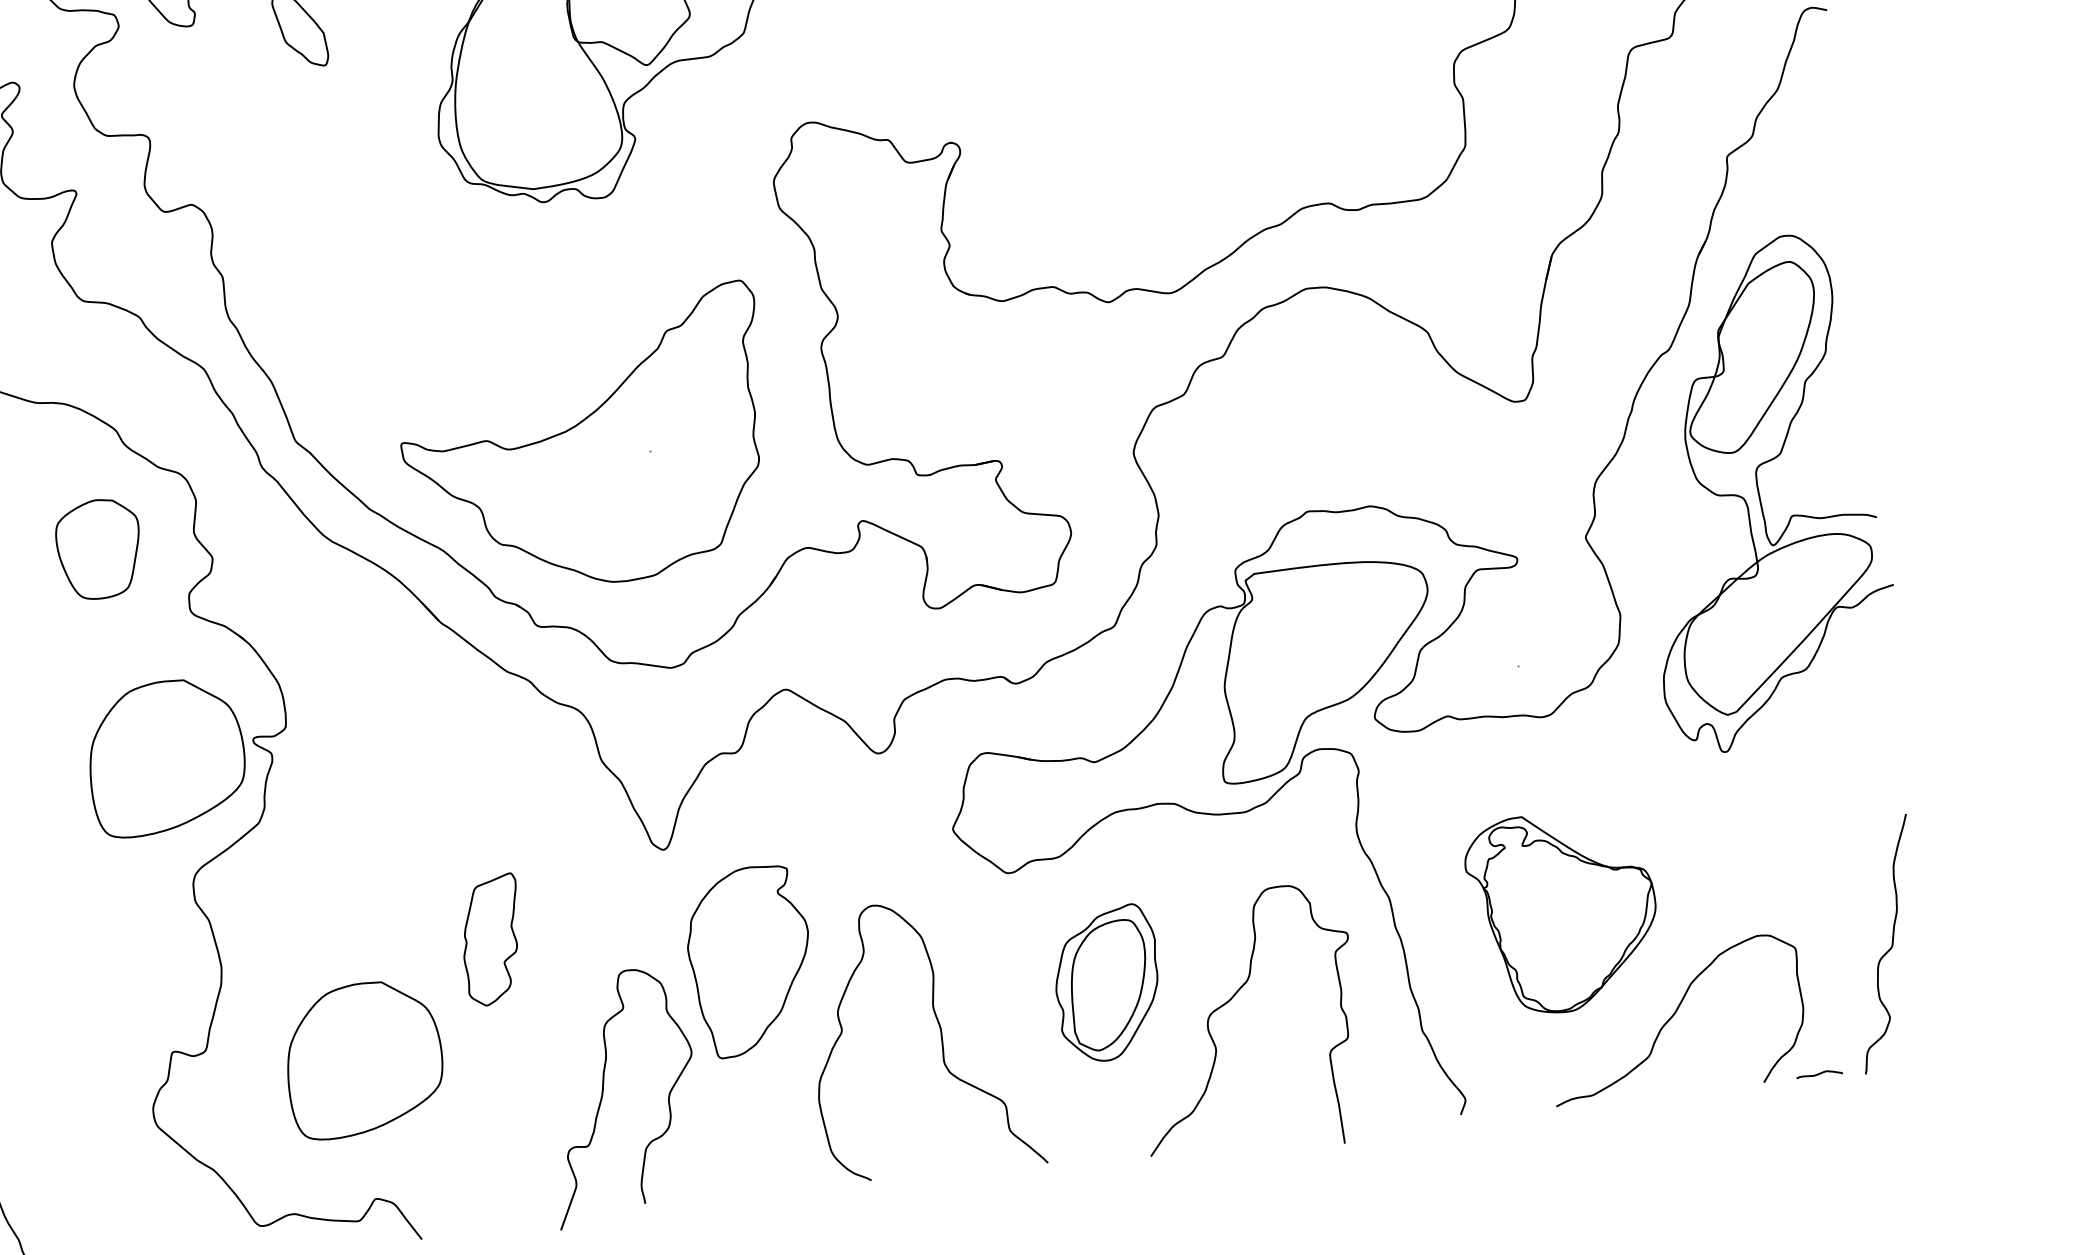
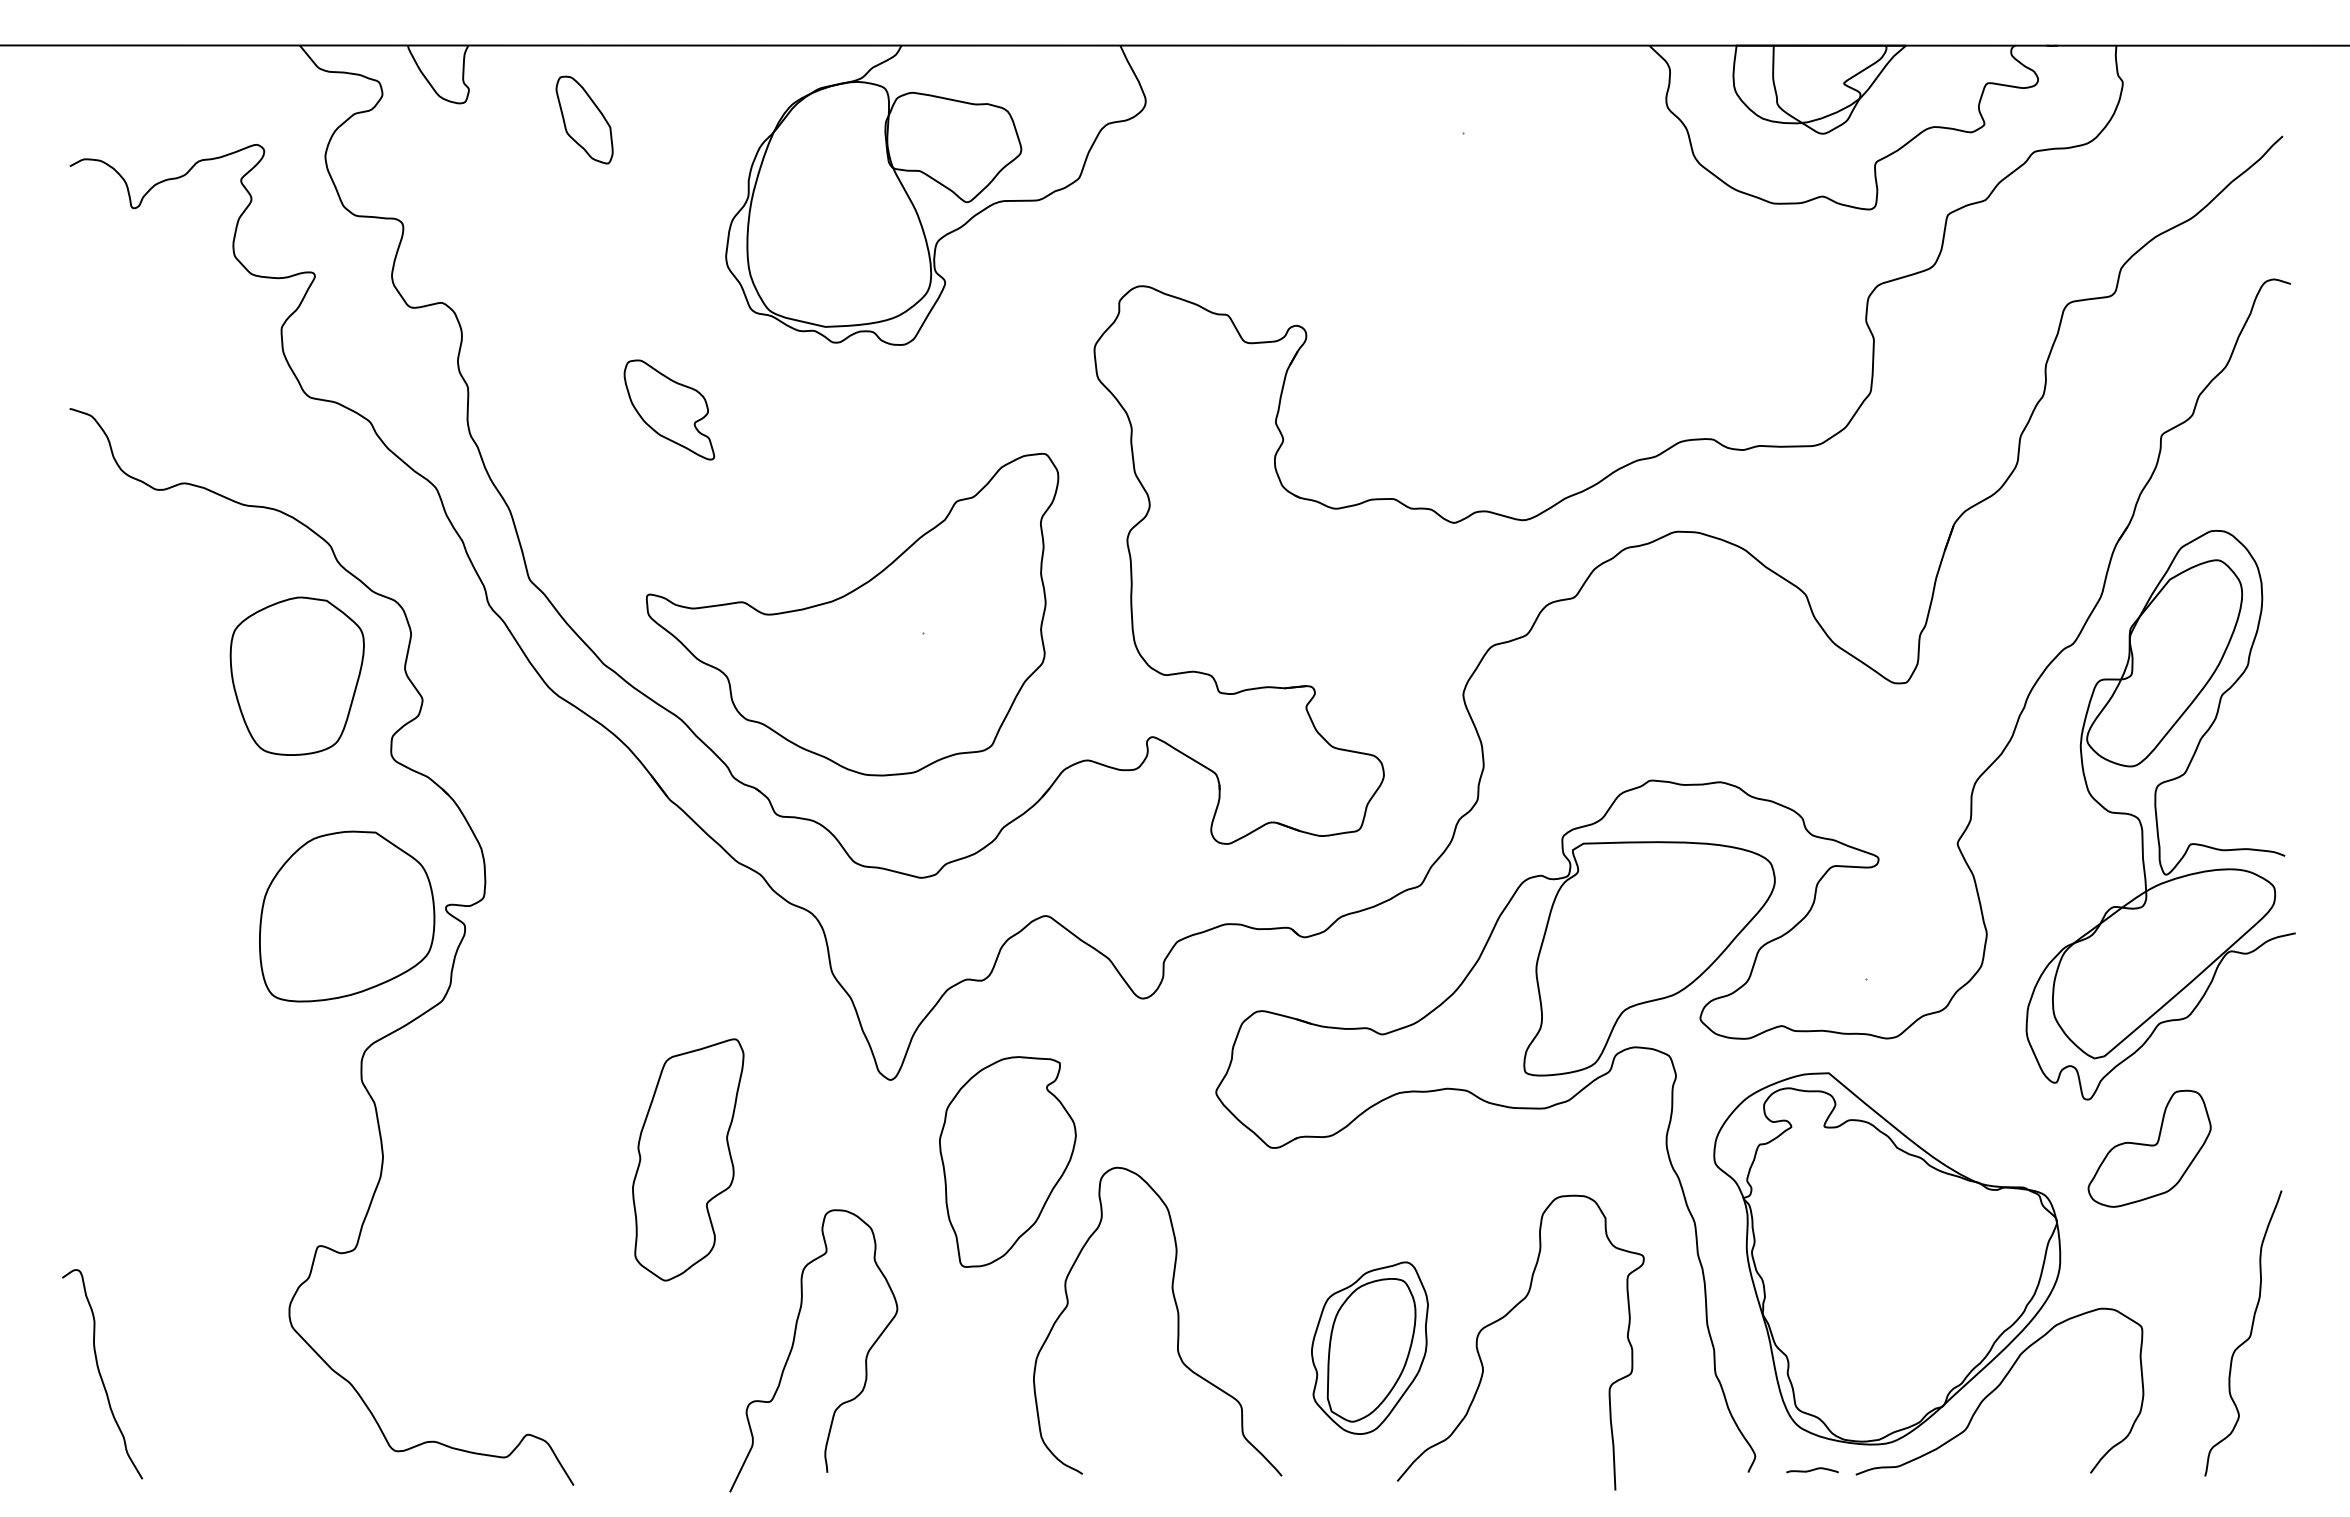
part: (403, 277) -> (669, 409), added
part: (98, 548) -> (296, 675), size x1.43
part: (1784, 789) -> (2149, 1148), added
part: (1563, 912) -> (1887, 1258), size x1.67
part: (492, 939) -> (688, 1159), size x1.67
part: (749, 960) -> (1007, 1161), moved
part: (1107, 983) -> (1369, 1347), moved
part: (364, 1059) -> (531, 1277), removed
curve: (1819, 1074) -> (1812, 1470), moved

